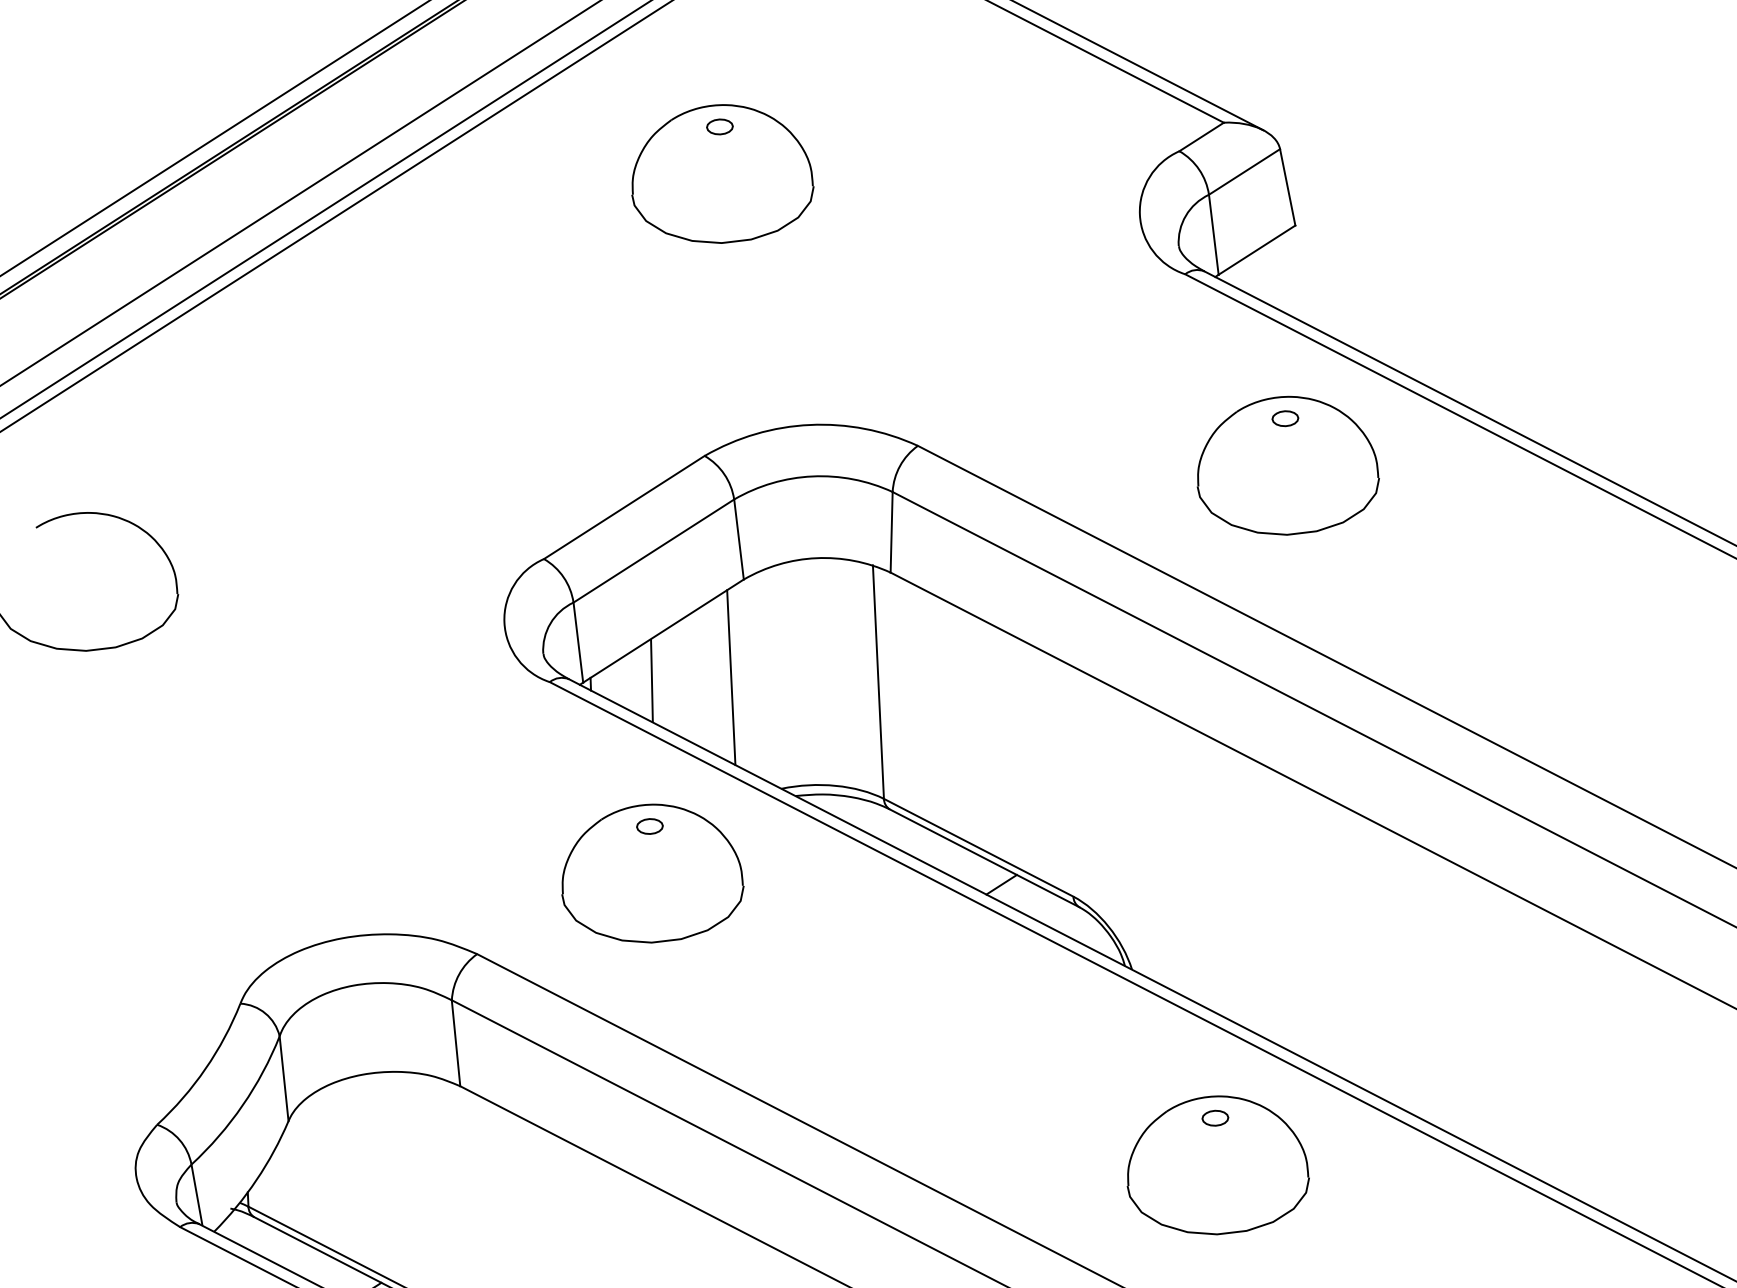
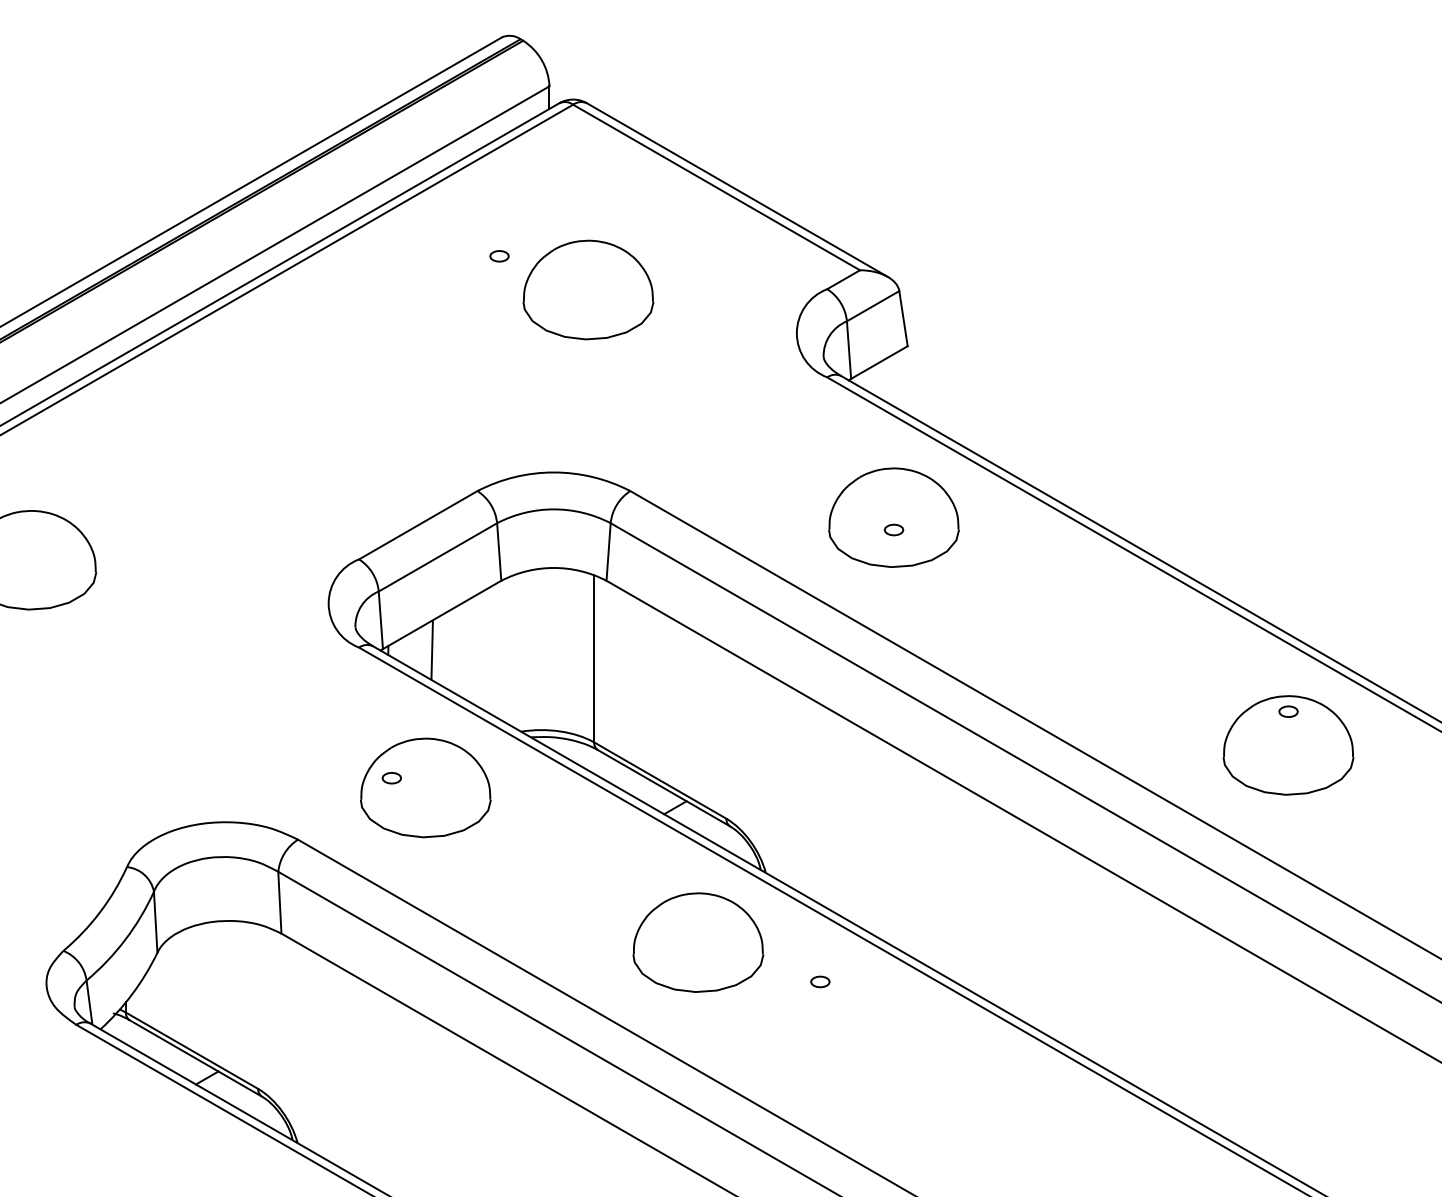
part: (722, 173) -> (588, 289), moved
part: (1286, 417) -> (894, 529), moved
line: (731, 677) -> (489, 650), removed
part: (649, 826) -> (391, 778), moved
part: (1217, 1165) -> (698, 942), moved

